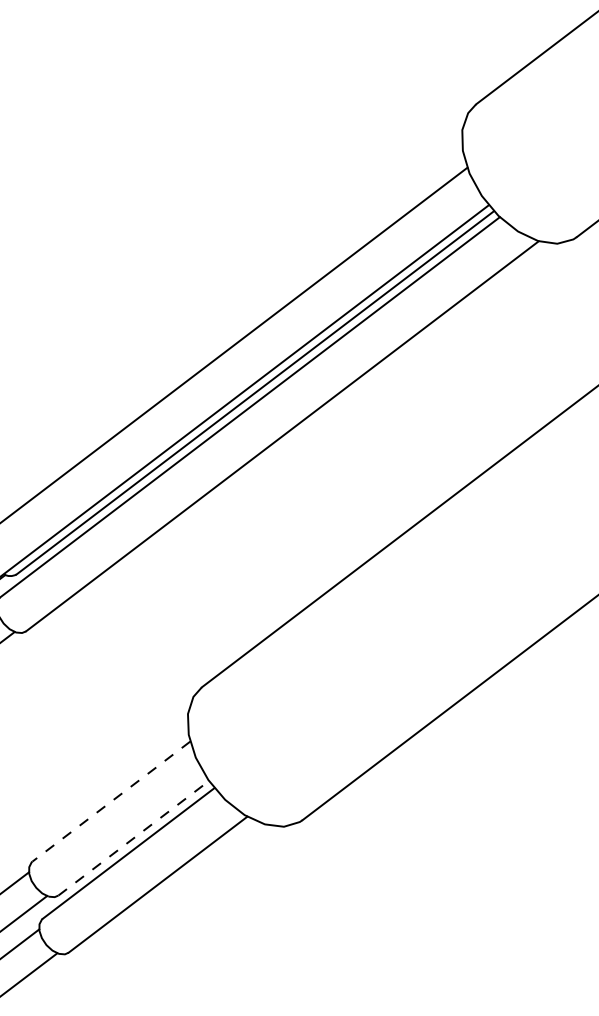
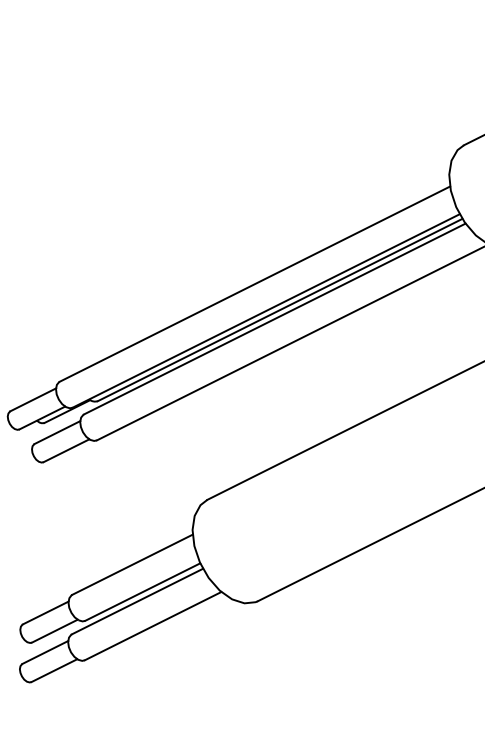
line: (111, 801) -> (132, 564), dashed -> solid
line: (134, 837) -> (143, 591), dashed -> solid

